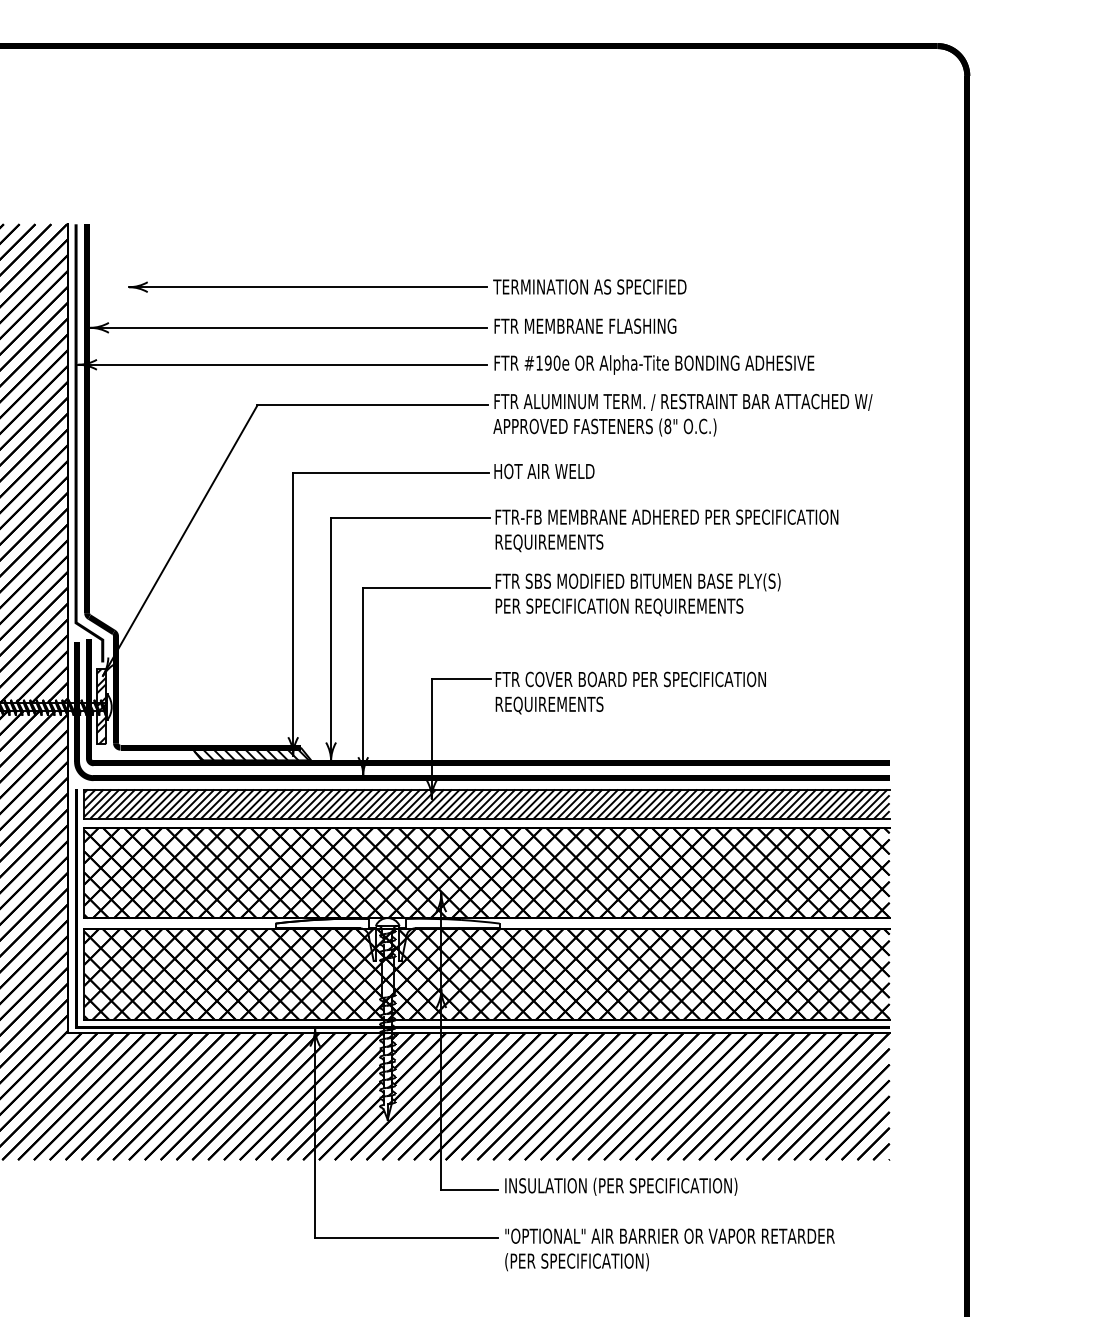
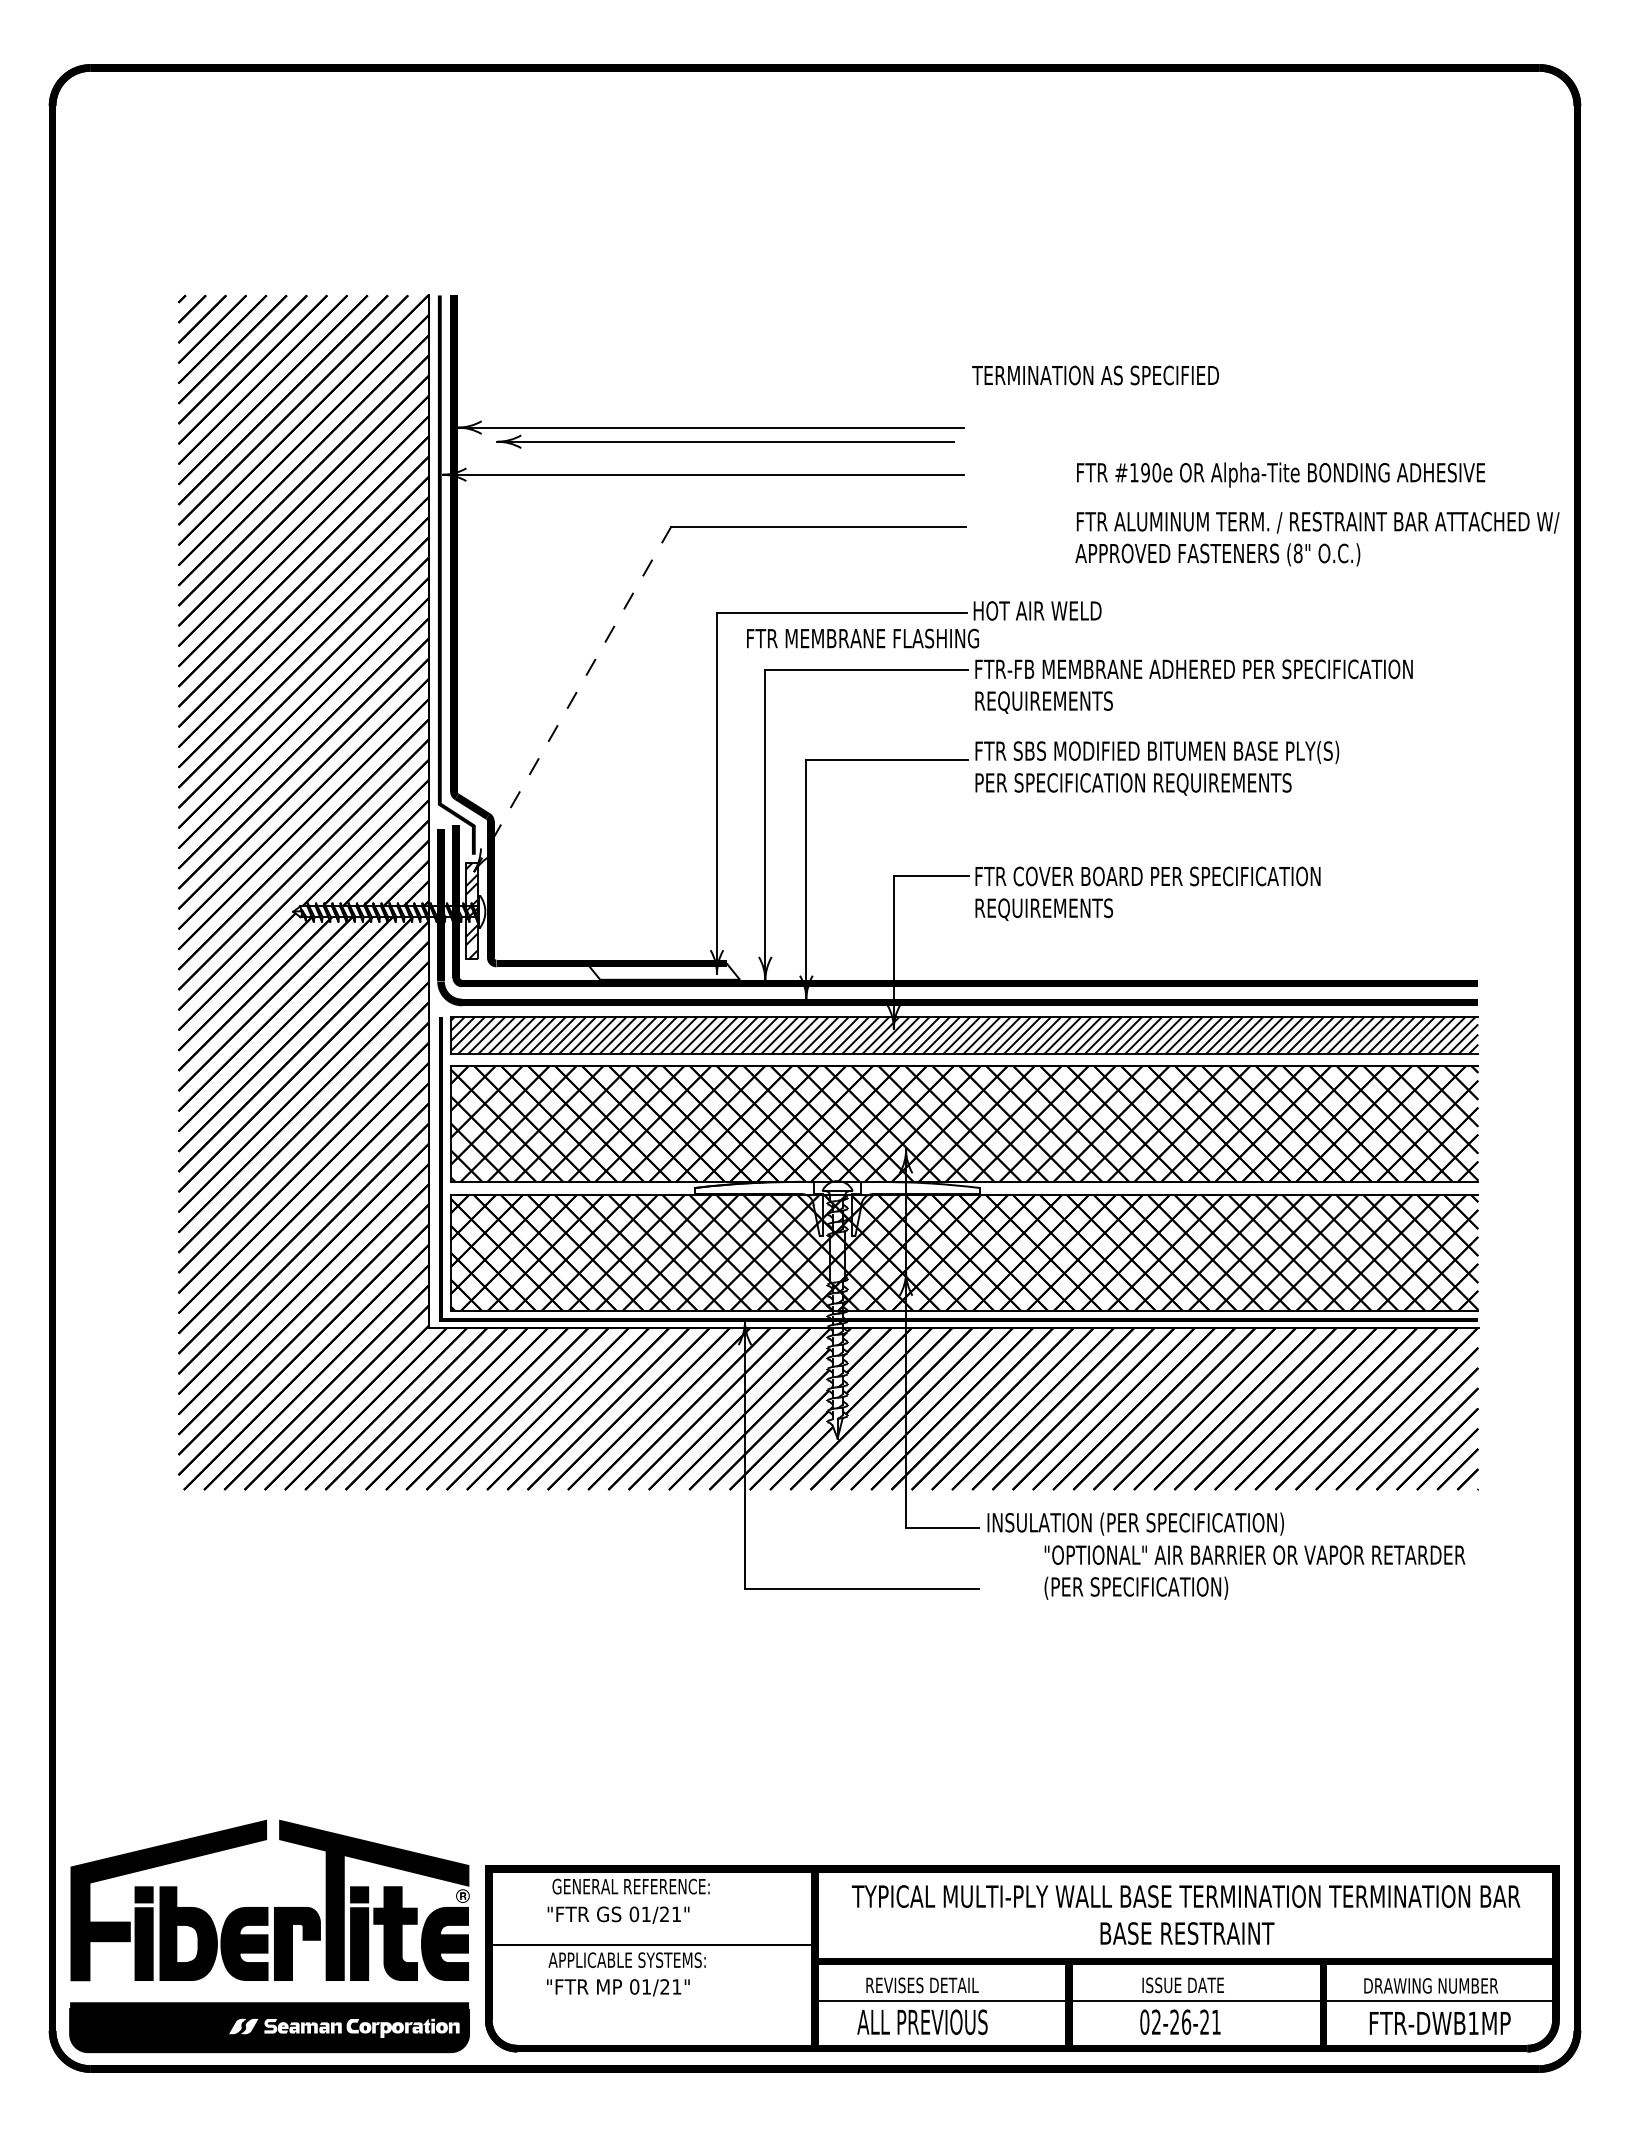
part: (307, 287) -> (725, 441), moved
text: (585, 326) -> (862, 638), moved
text: (654, 364) -> (1281, 474), moved
text: (682, 415) -> (1317, 539), moved
line: (180, 540) -> (572, 699), solid -> dashed
hatch: (252, 753) -> (664, 971), removed
text: (669, 1249) -> (1254, 1572), moved

